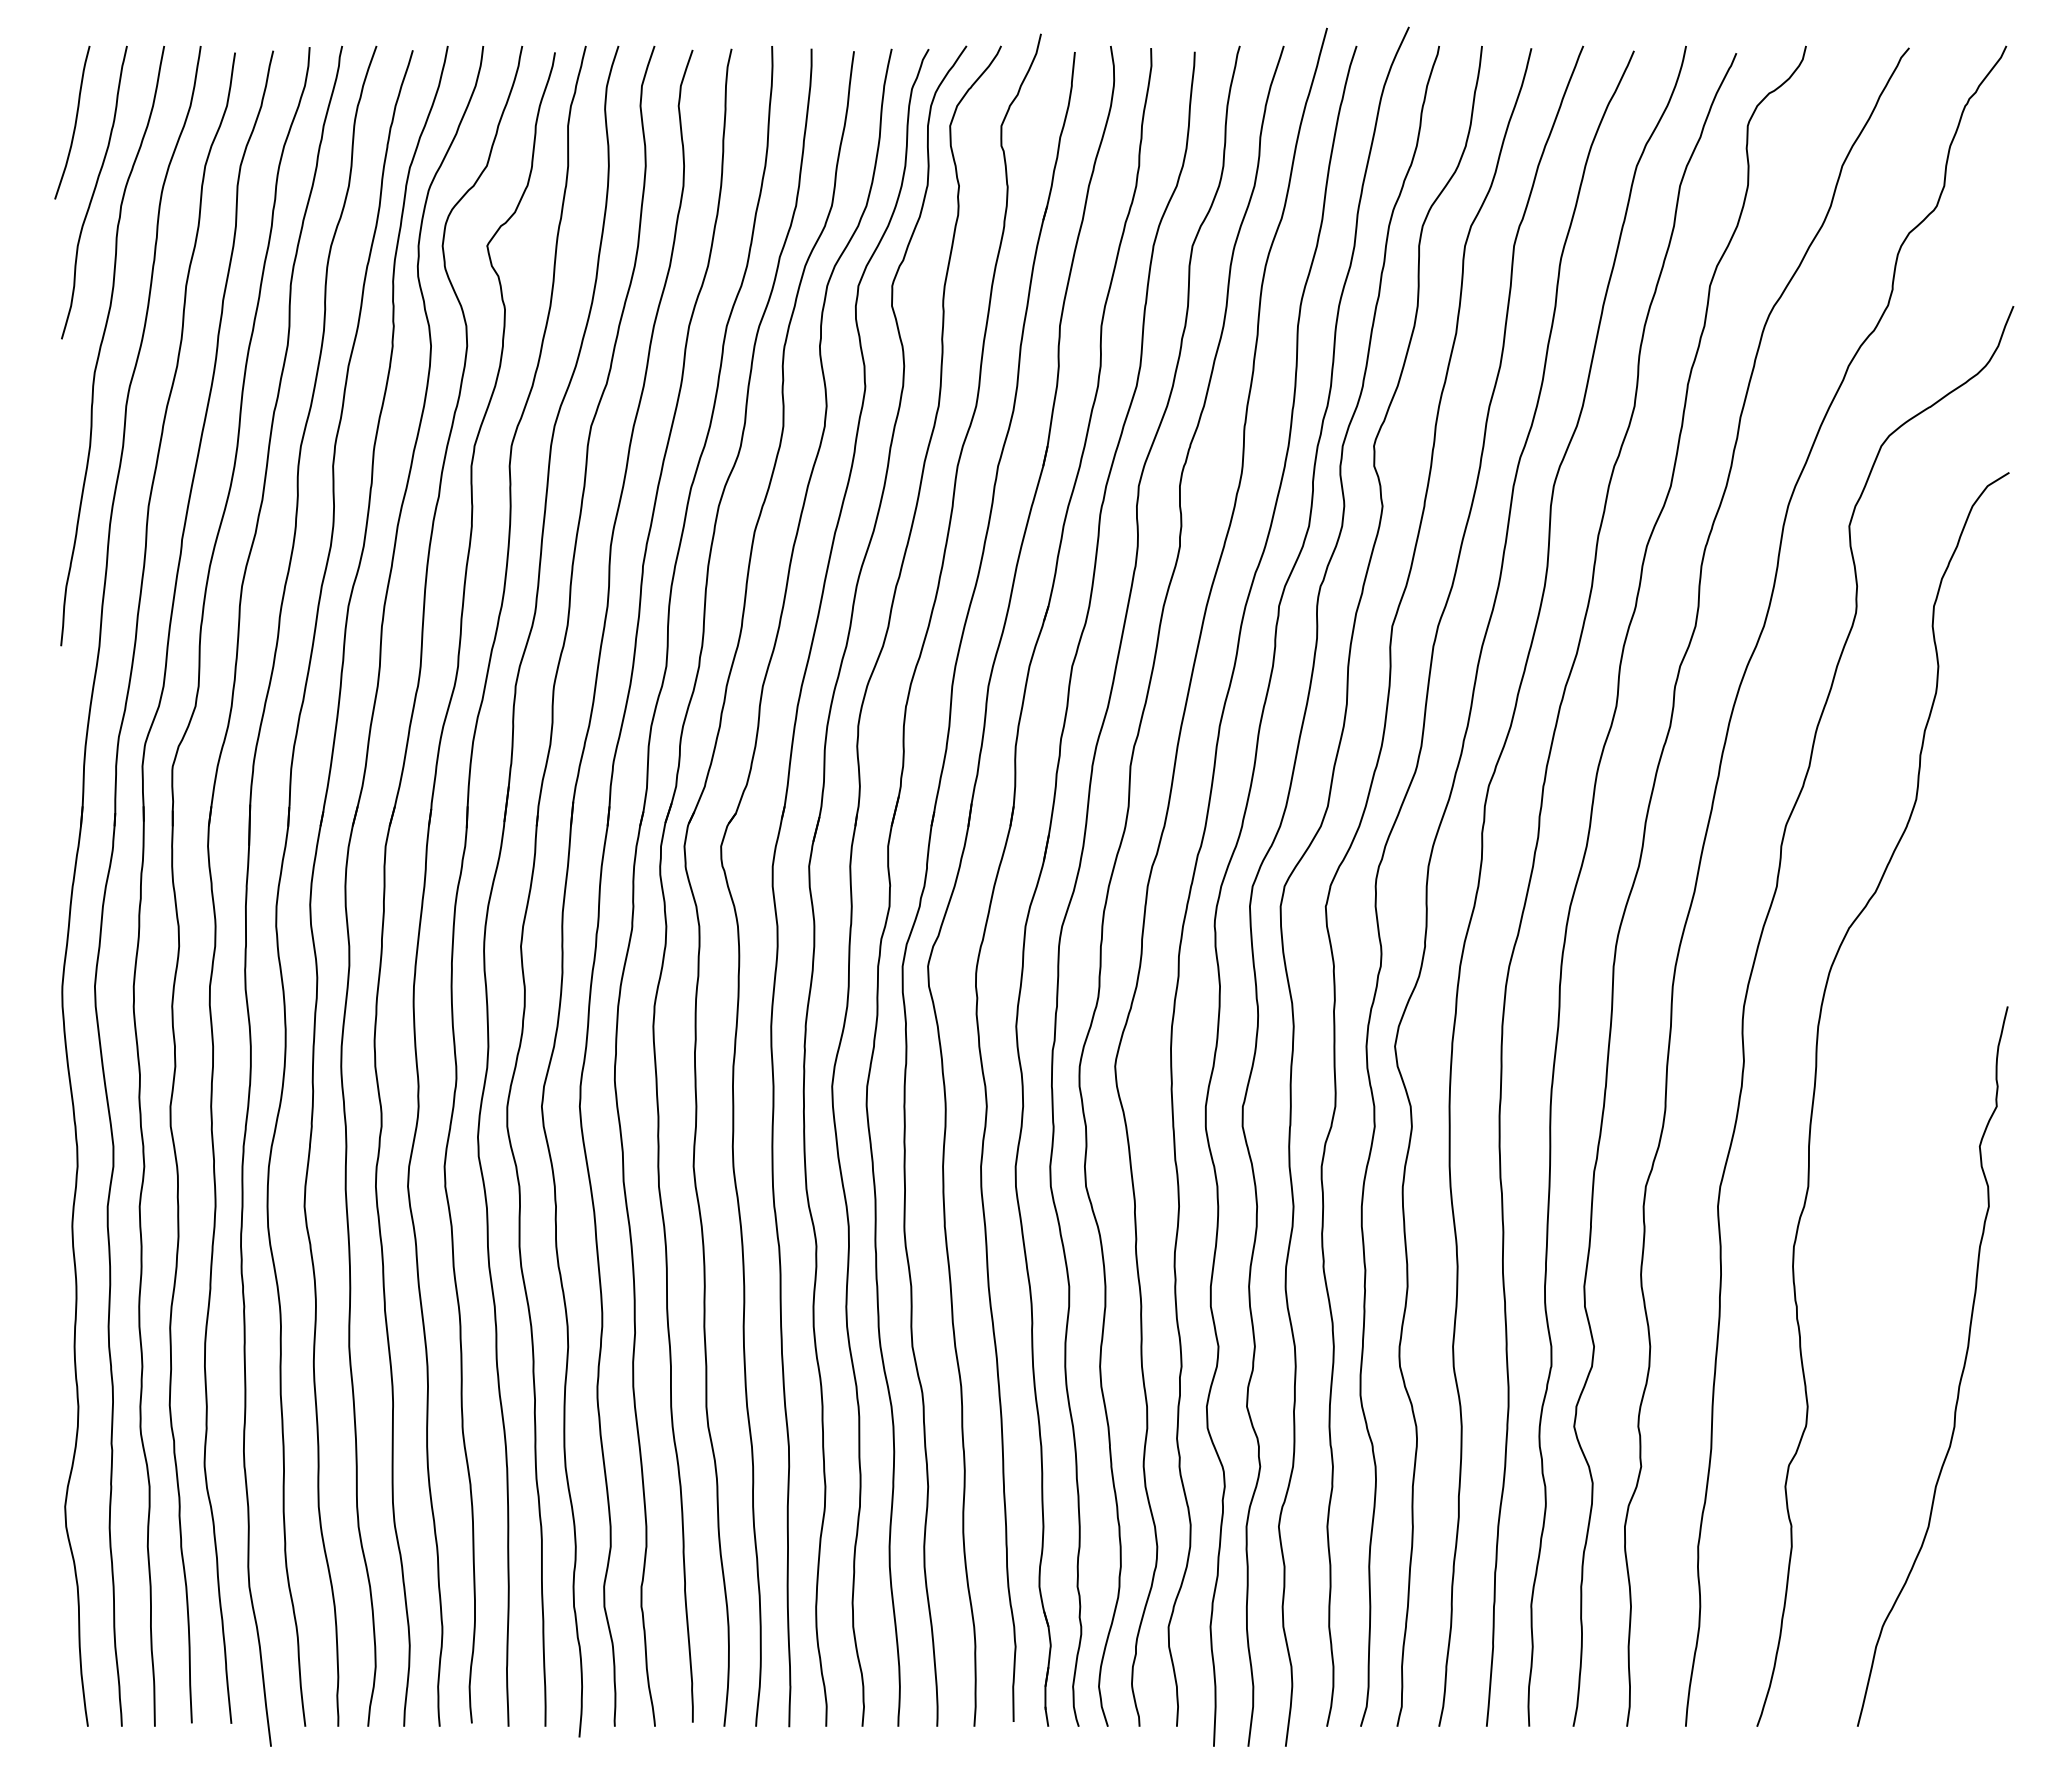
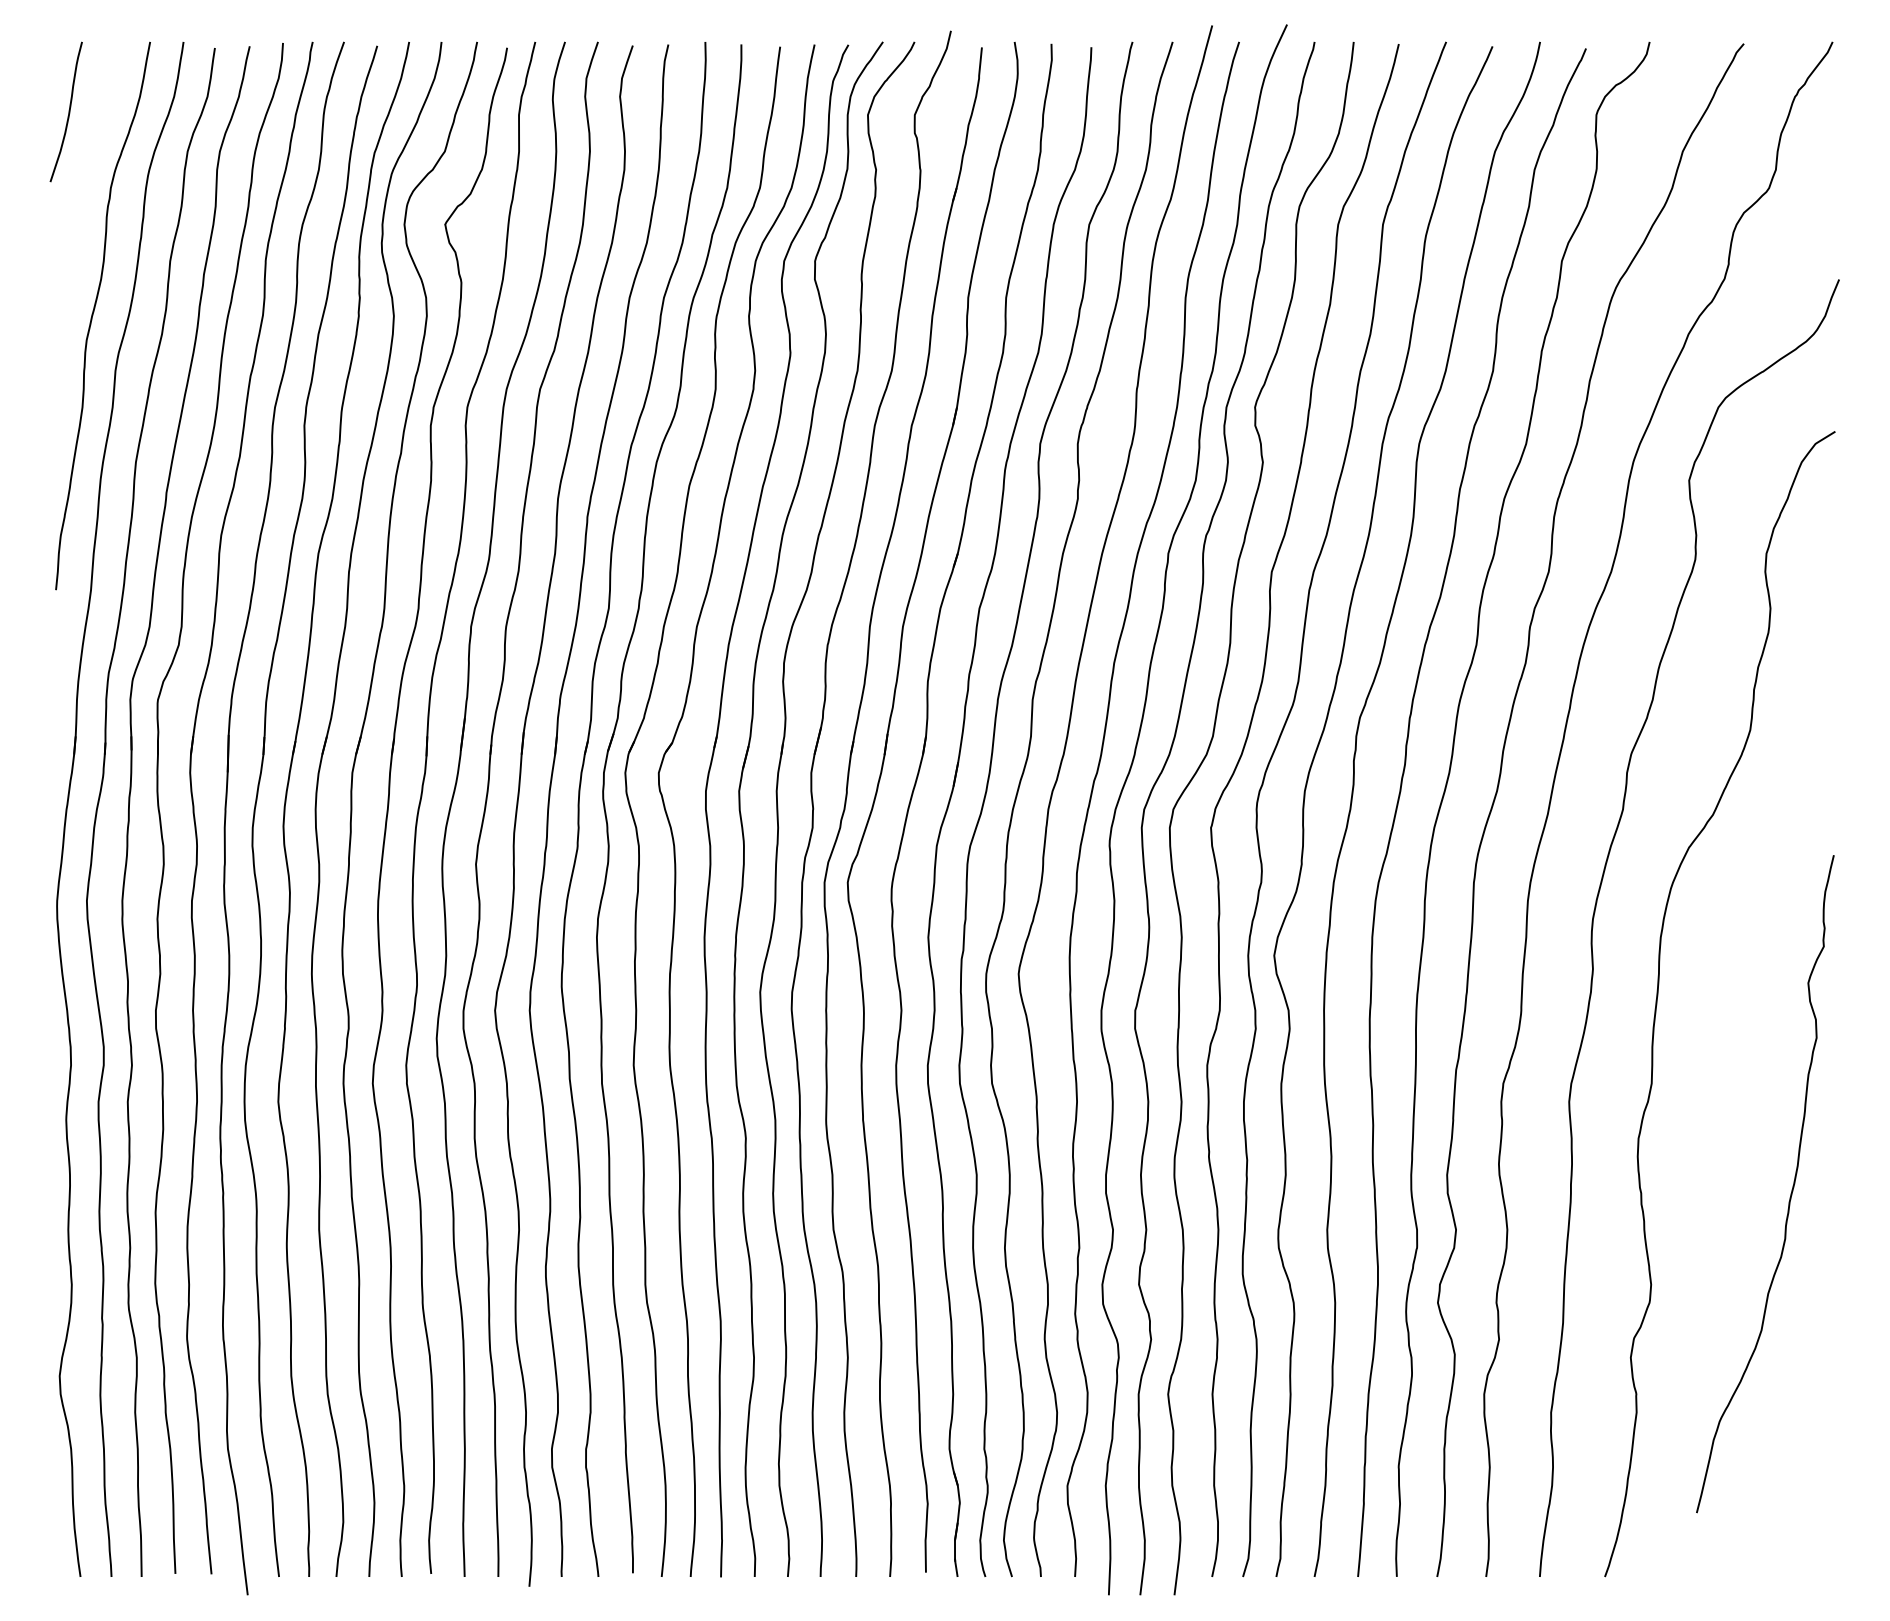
curve: (94, 192) -> (86, 175), removed
curve: (1961, 1372) -> (1791, 1189), moved

